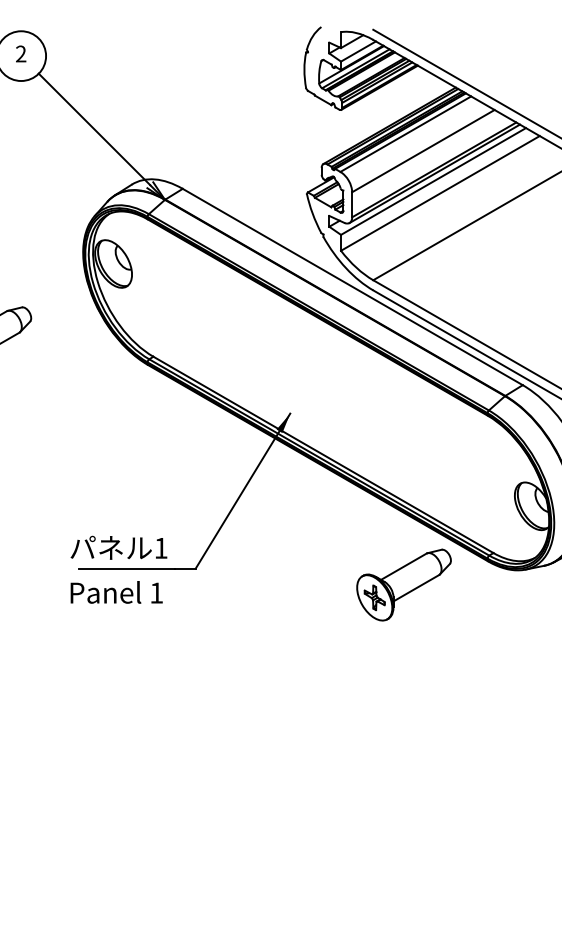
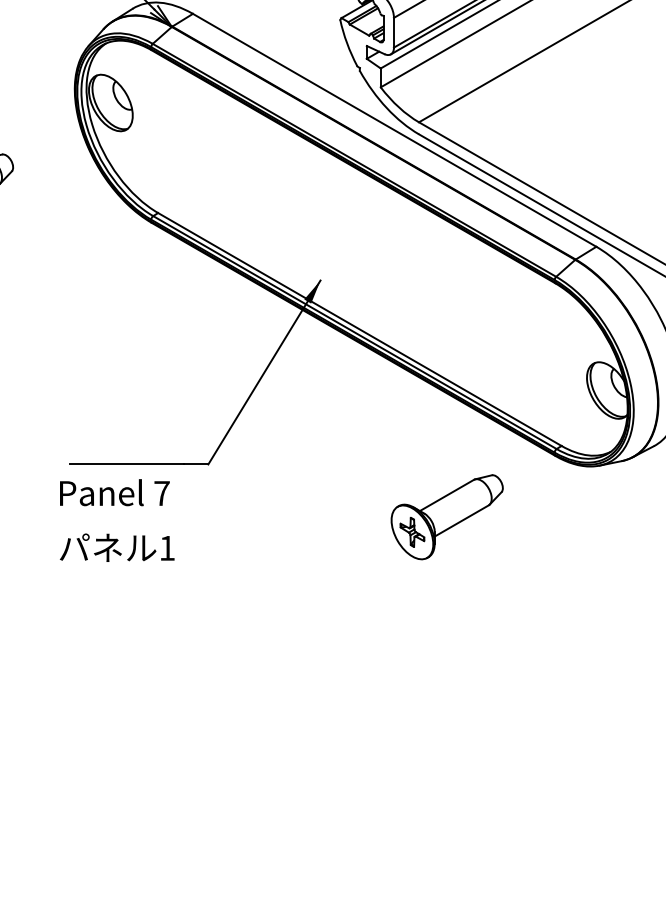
text: (118, 547) -> (116, 547), moved
part: (403, 584) -> (446, 516), moved
text: (156, 592) -> (161, 492), 1 -> 7

